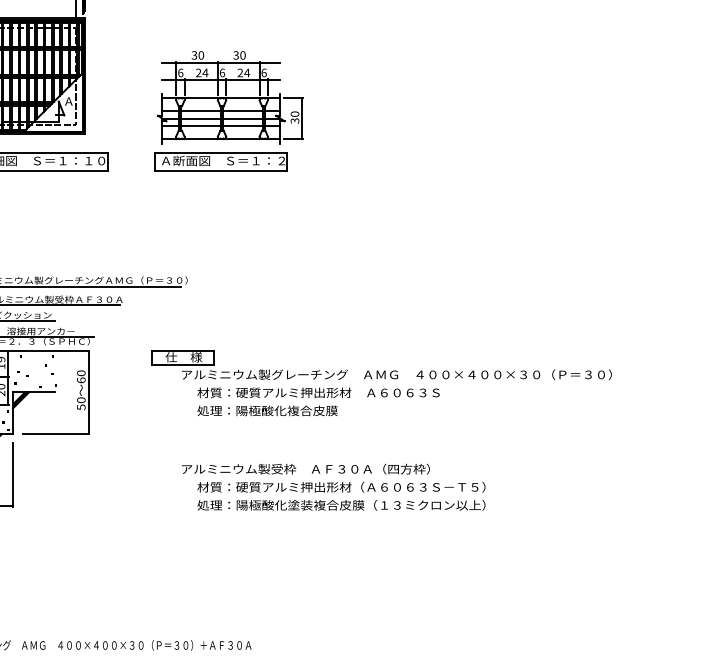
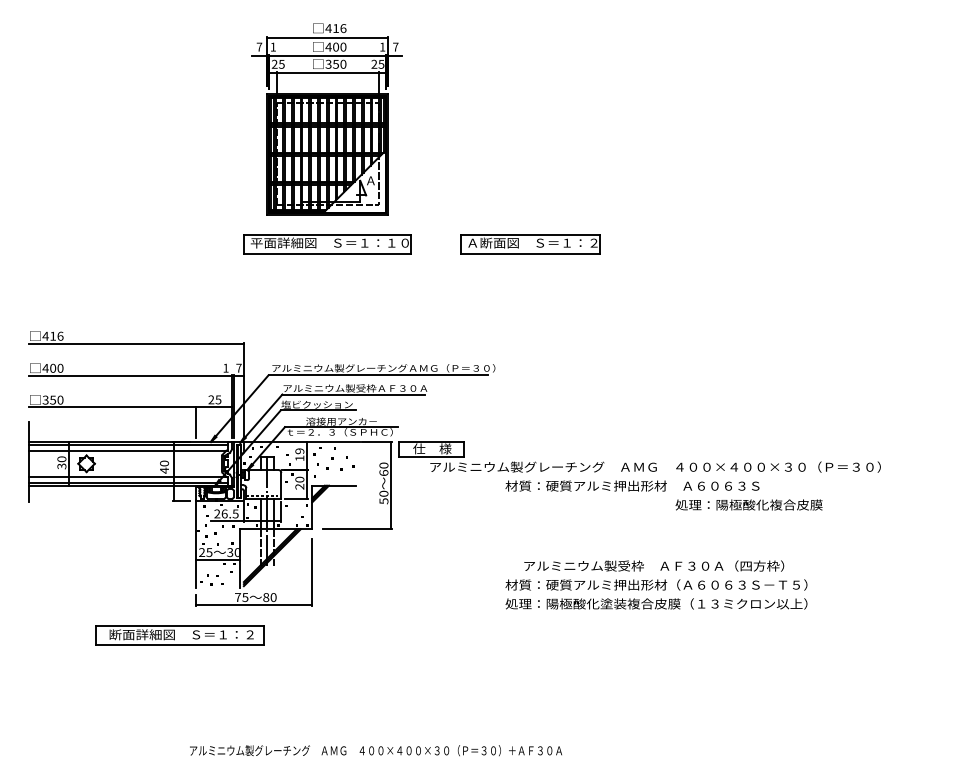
part: (229, 97) -> (539, 176), removed
part: (377, 370) -> (635, 462), moved
text: (267, 410) -> (748, 504), moved
text: (306, 468) -> (654, 565), moved

